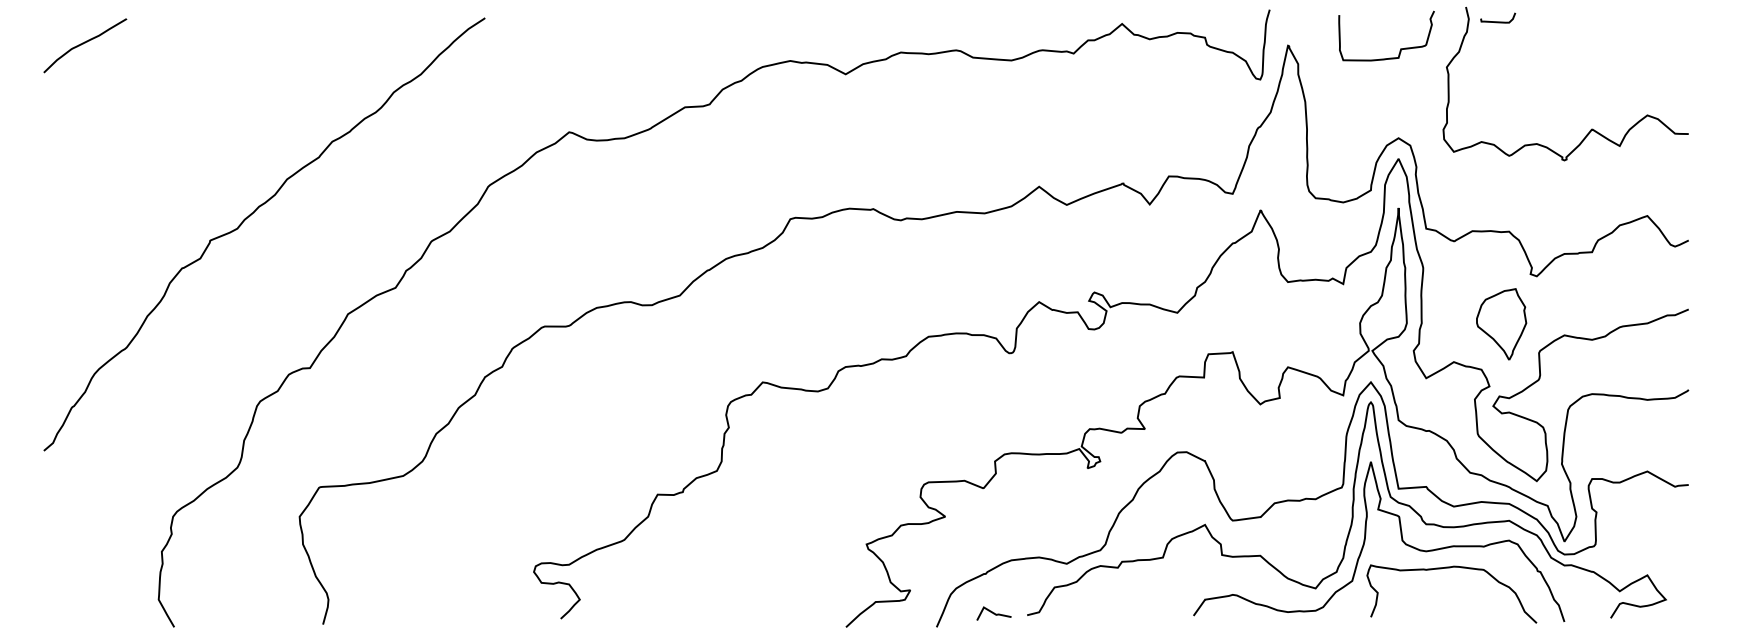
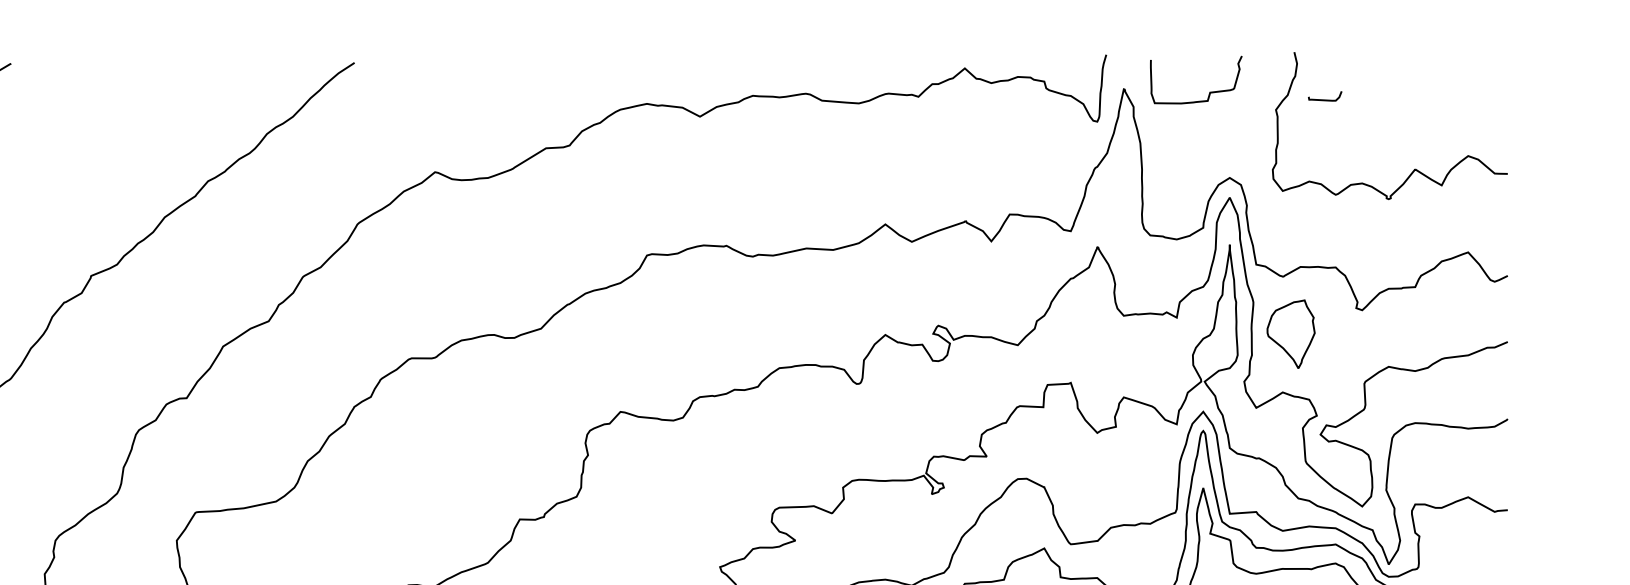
curve: (1498, 21) -> (1325, 99), moved
curve: (1400, 48) -> (1209, 91), moved
part: (1501, 324) -> (1291, 334), moved

